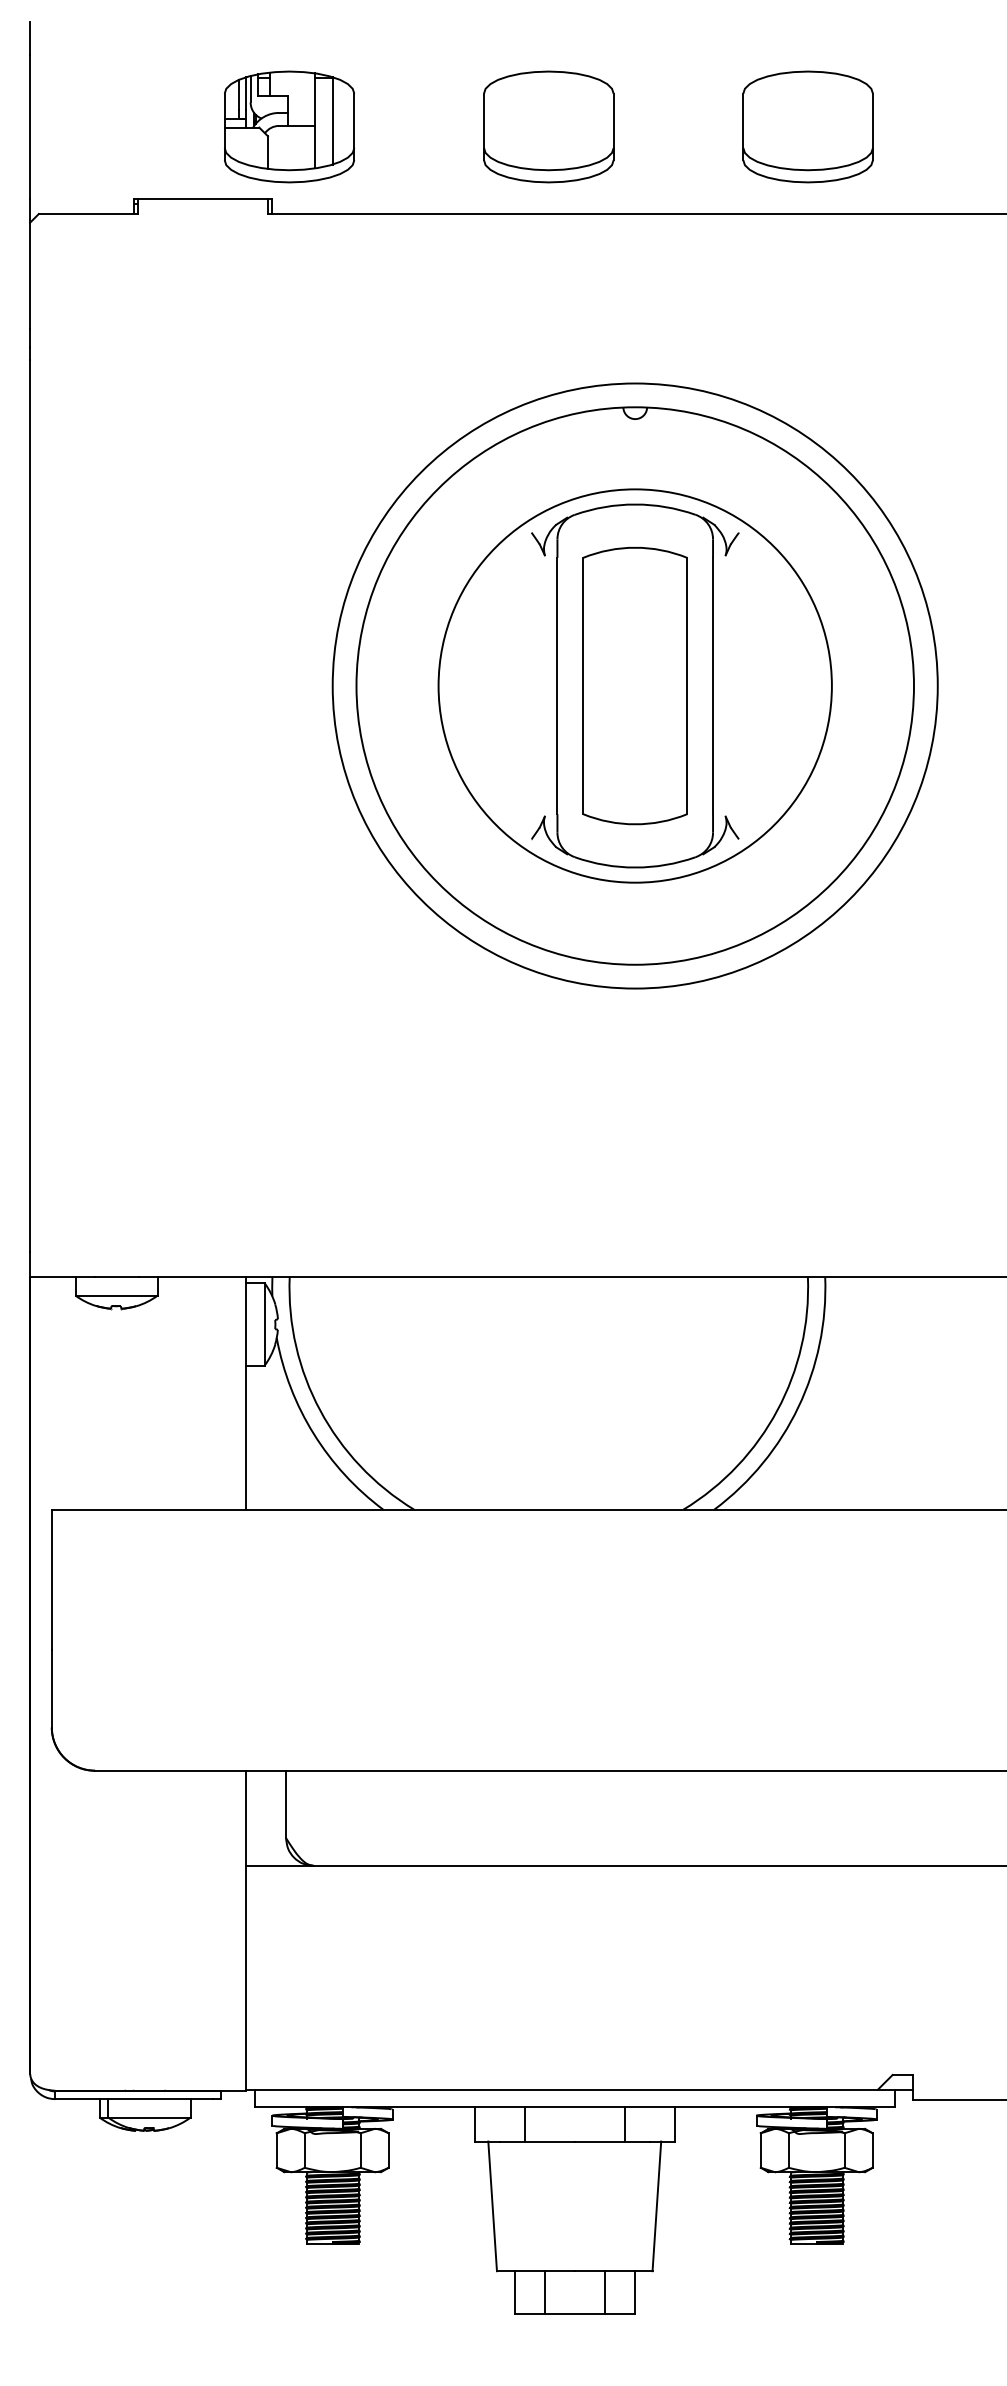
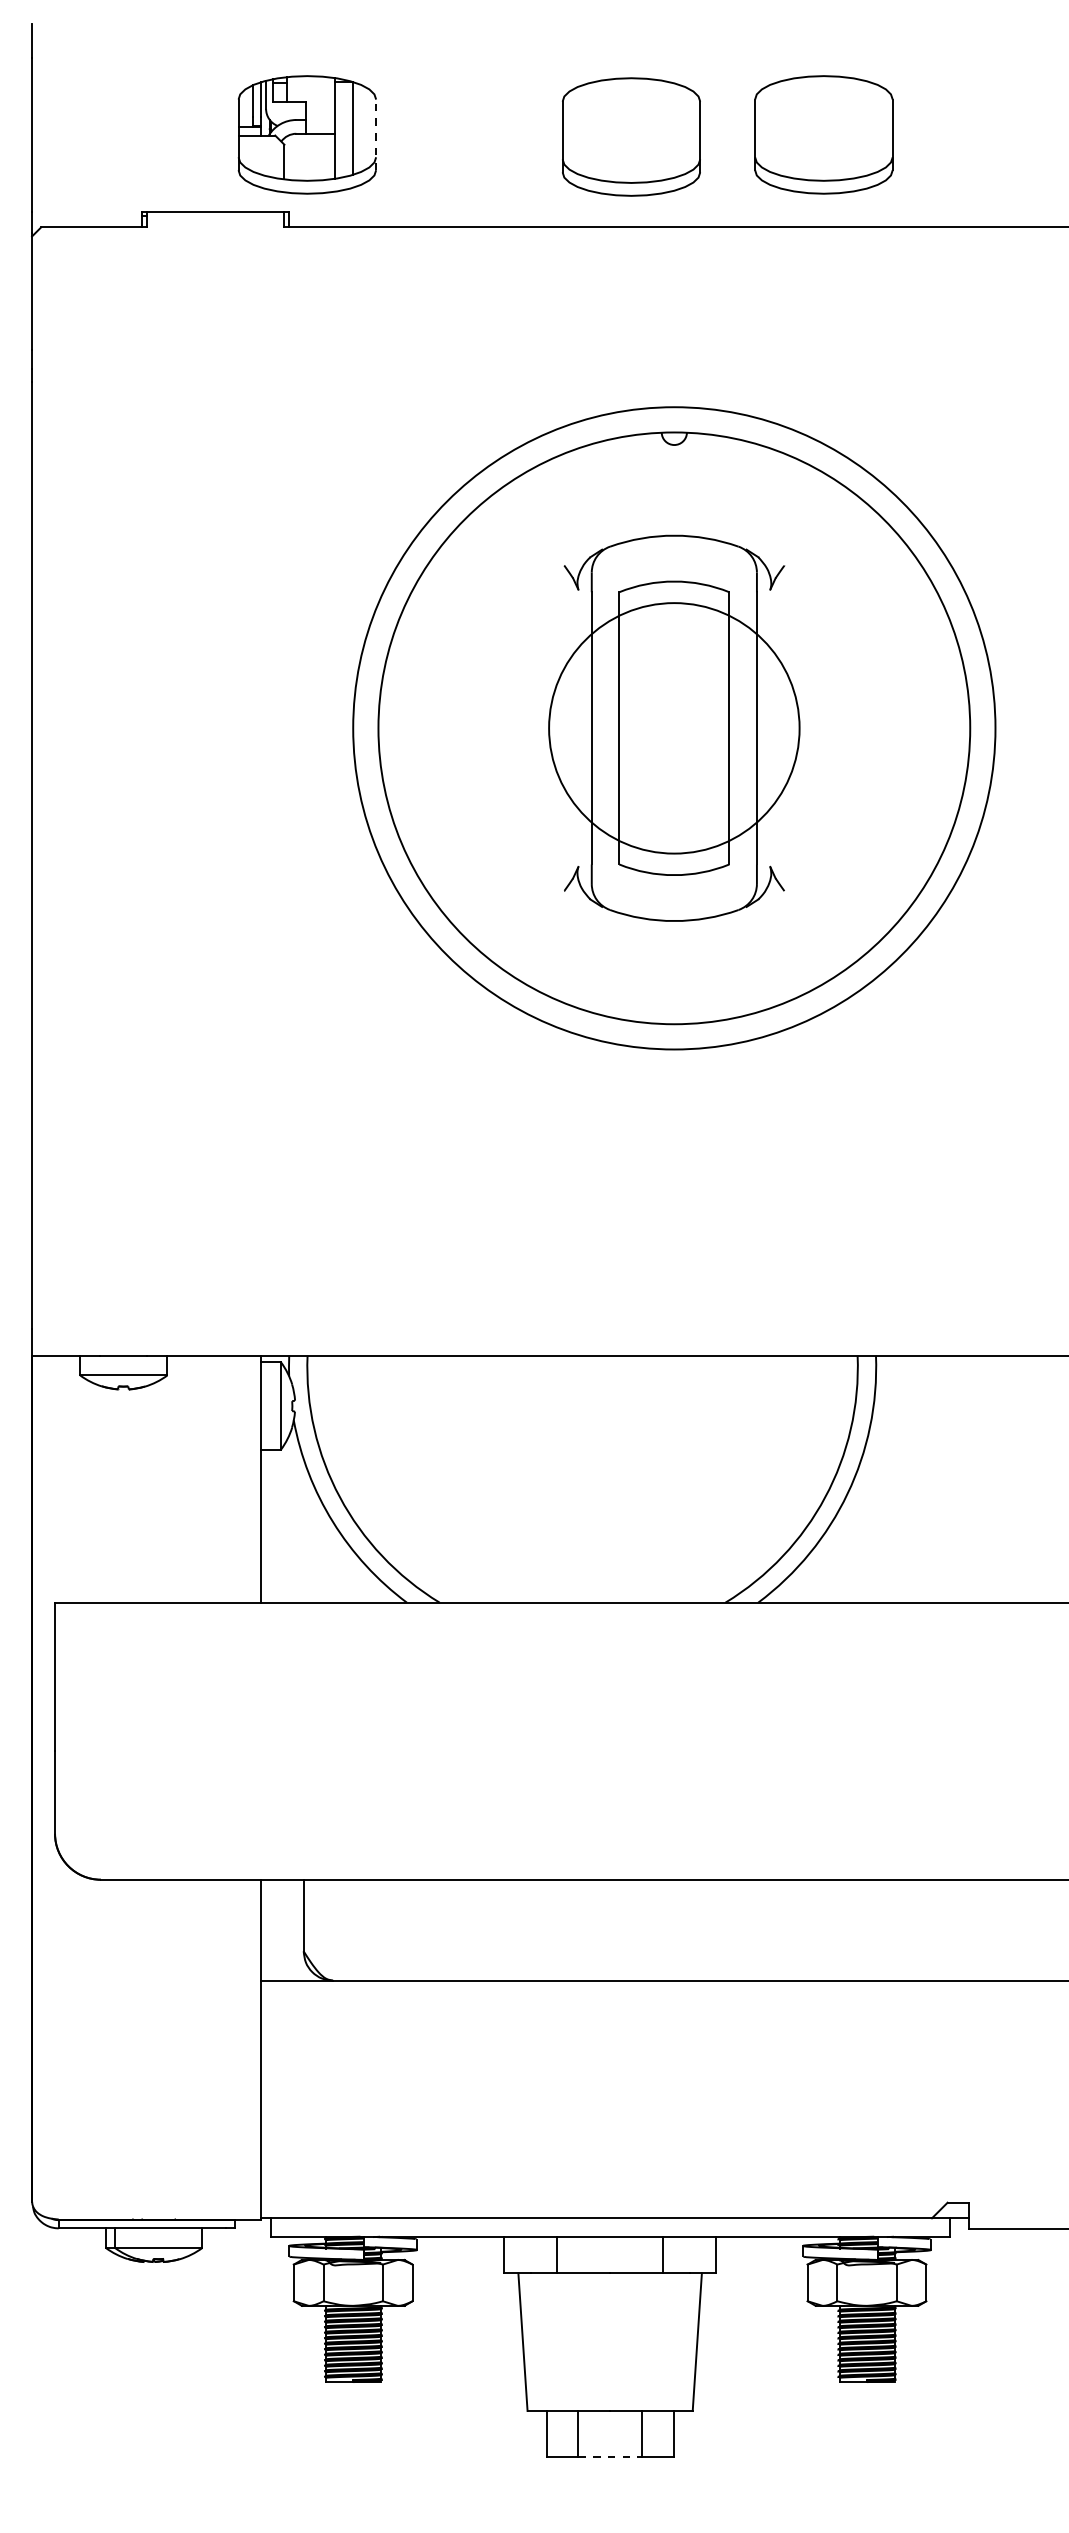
line: (354, 126) -> (376, 134), solid -> dashed
part: (548, 126) -> (631, 136), moved
part: (807, 126) -> (823, 134), moved
circle: (634, 685) -> (673, 727), size x0.6
line: (574, 2314) -> (609, 2456), solid -> dashed

